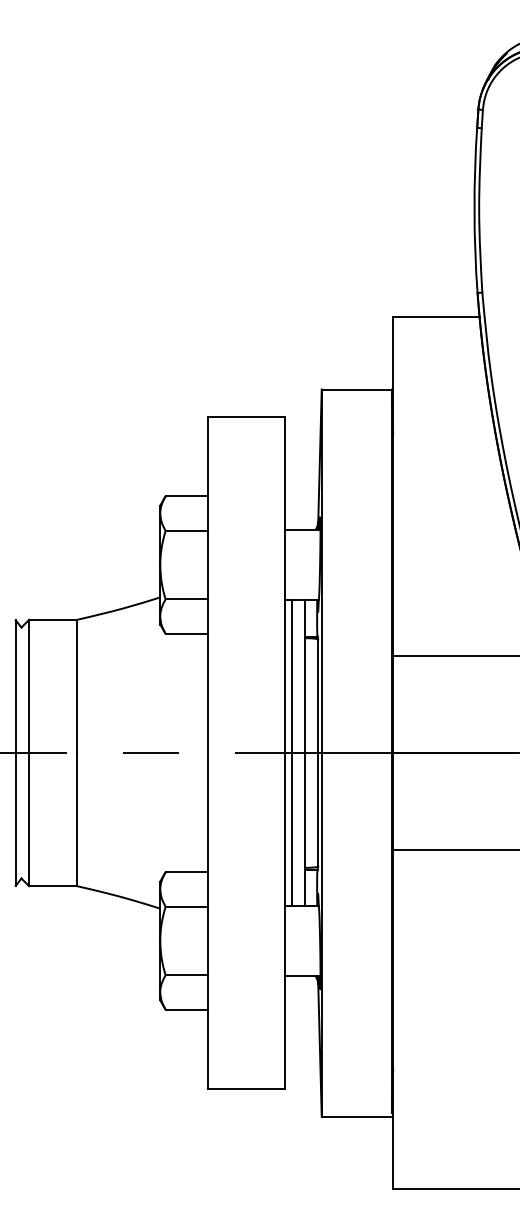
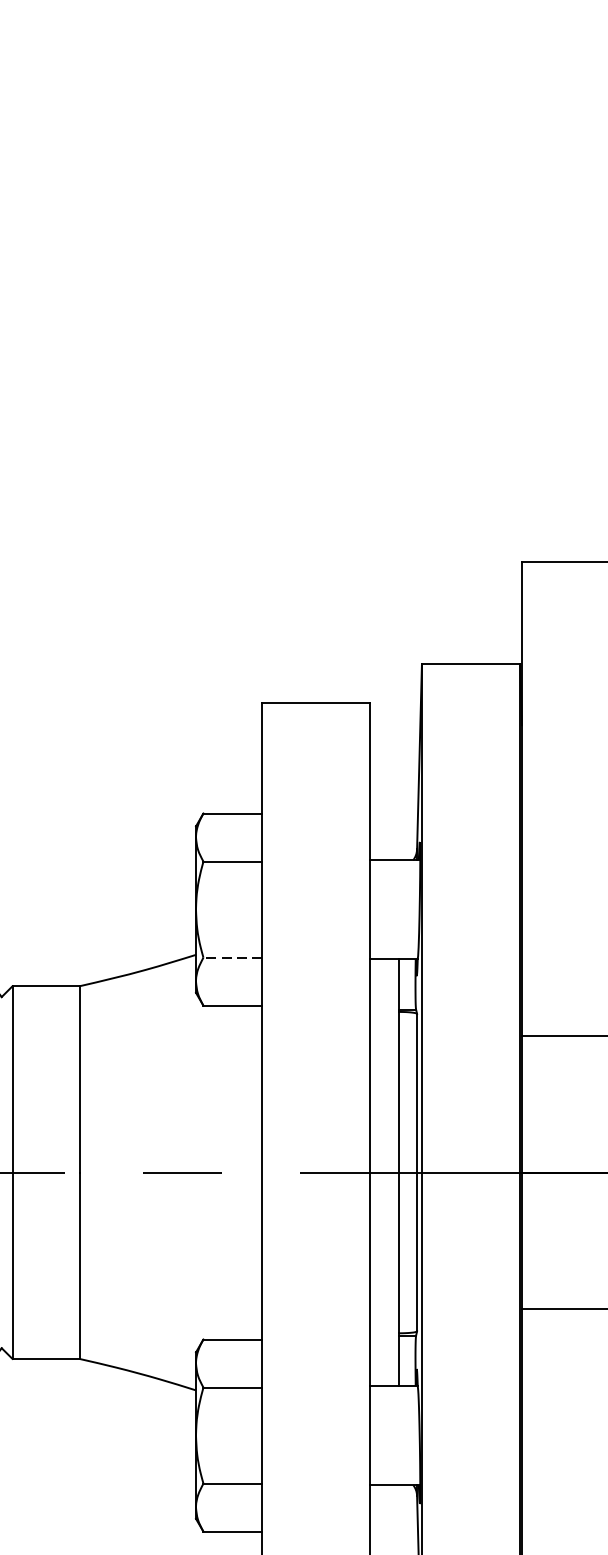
line: (186, 599) -> (232, 957), solid -> dashed
line: (291, 752) -> (379, 1171), removed

